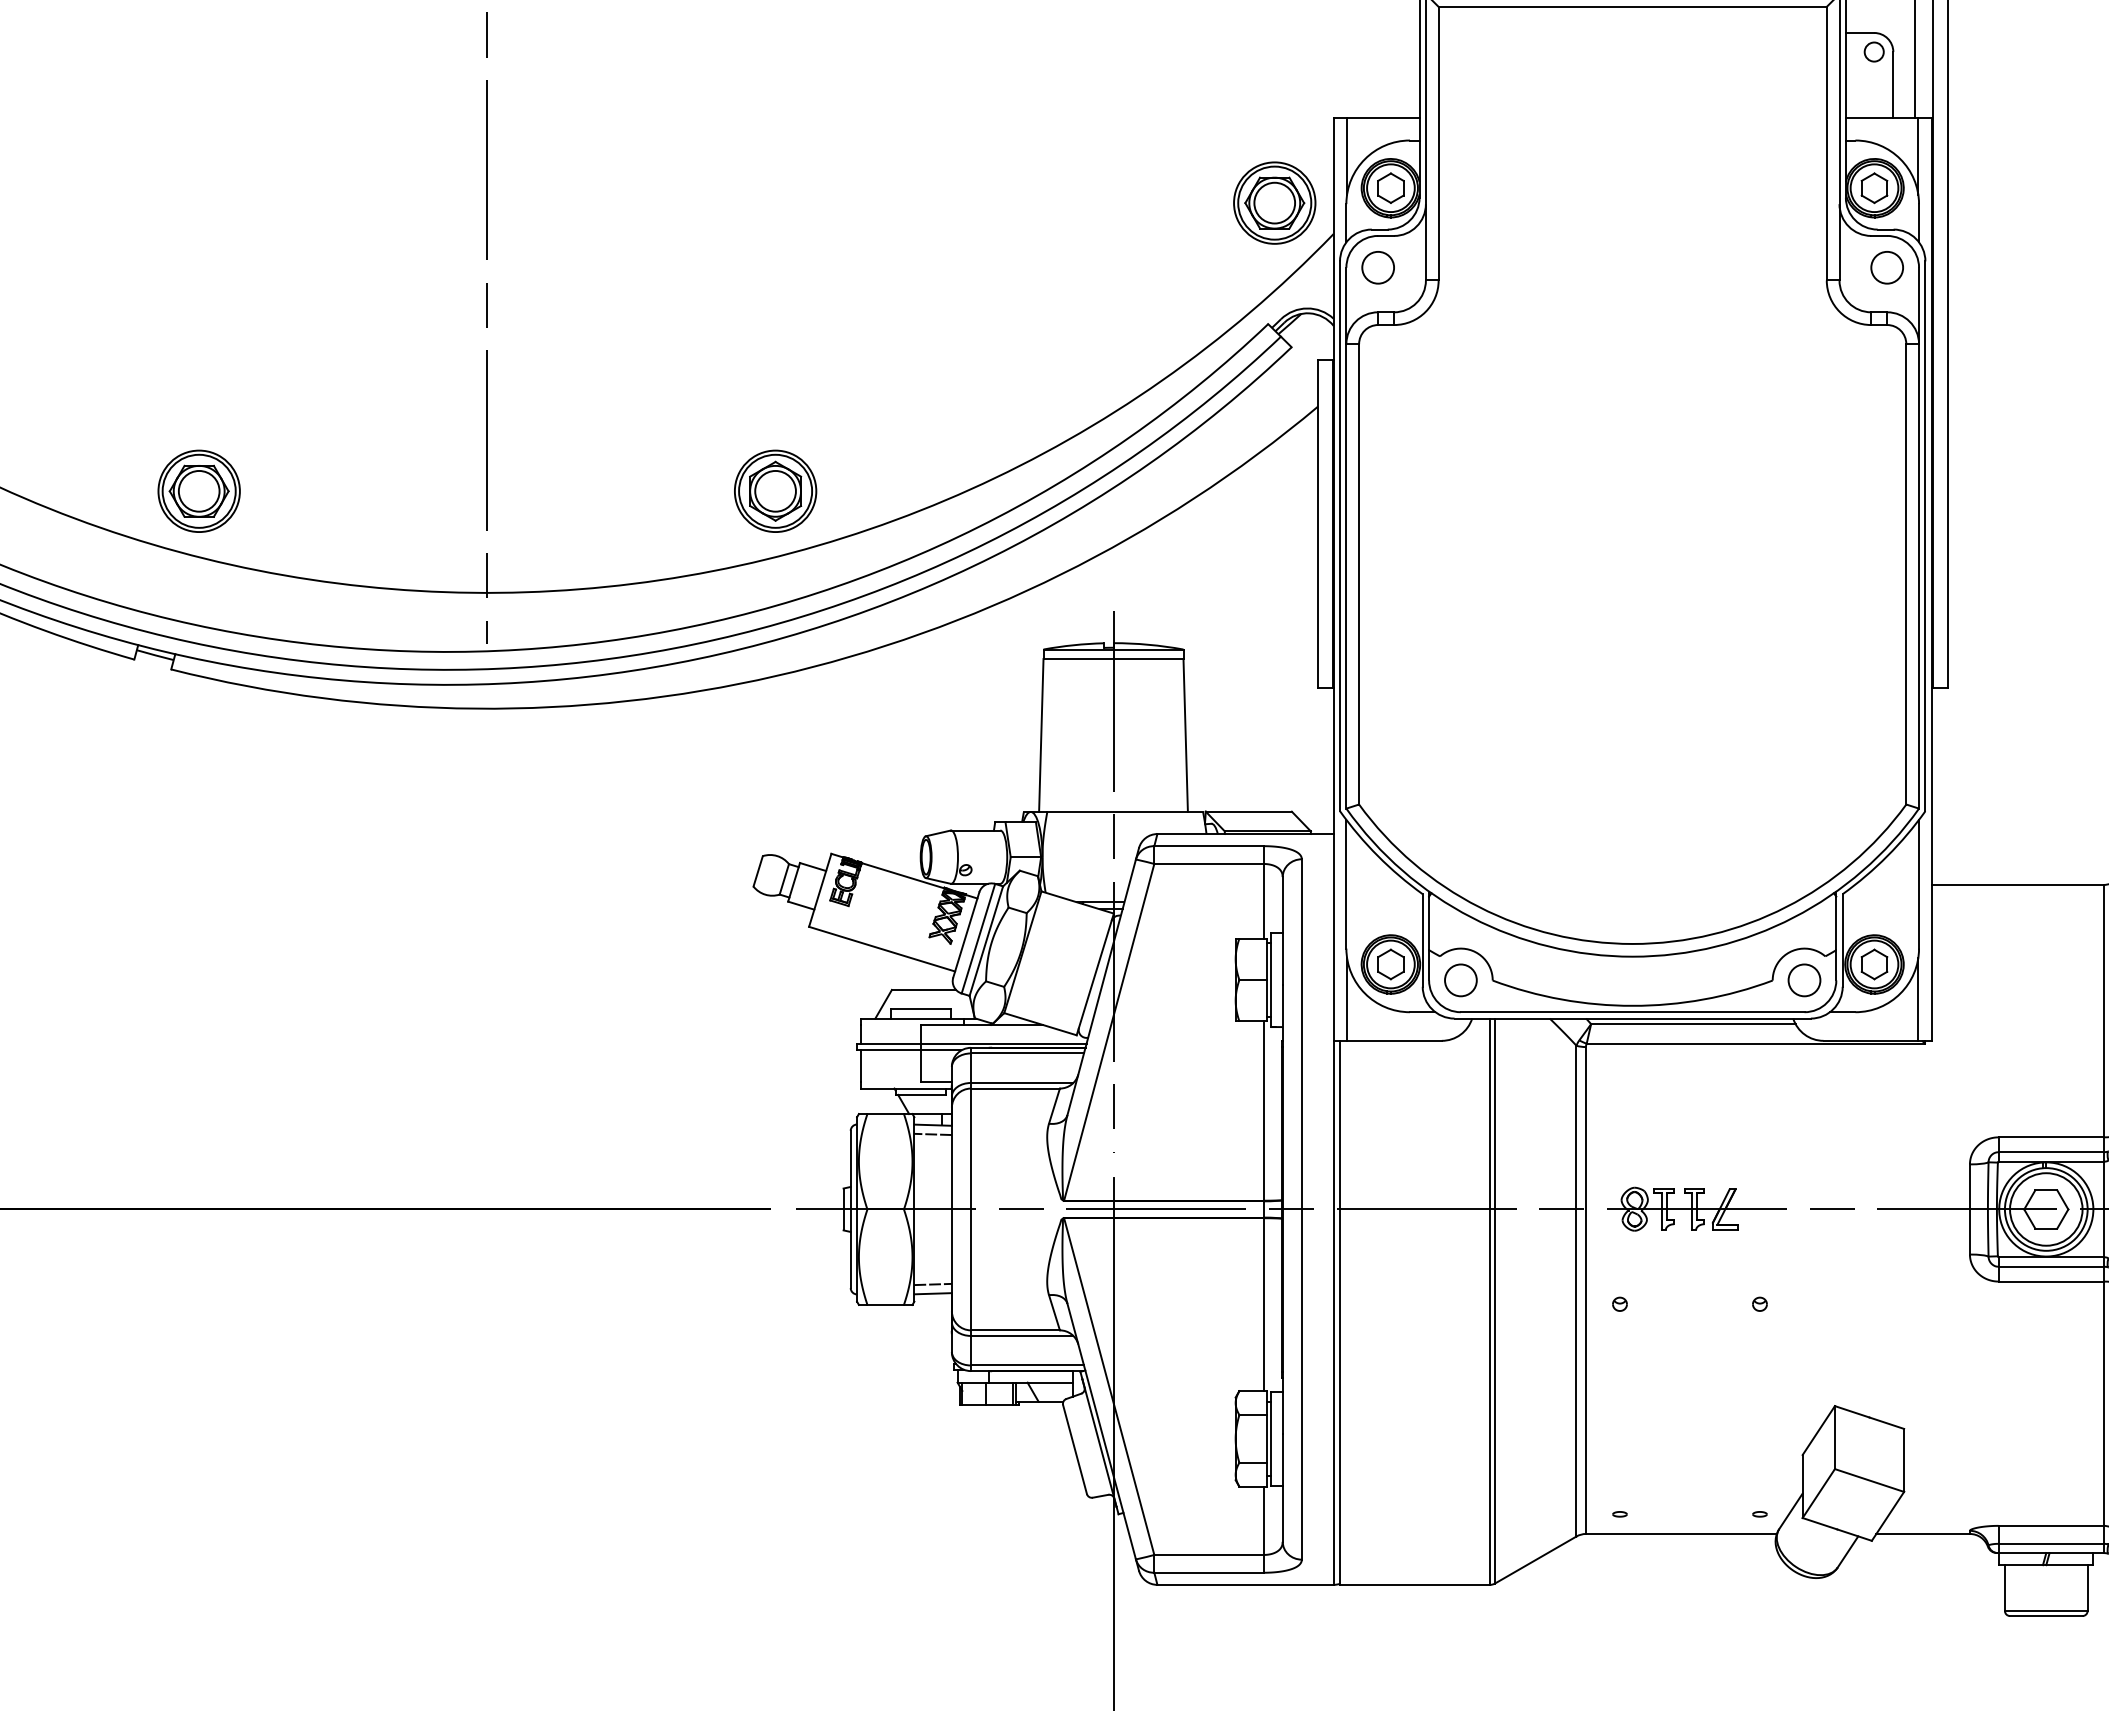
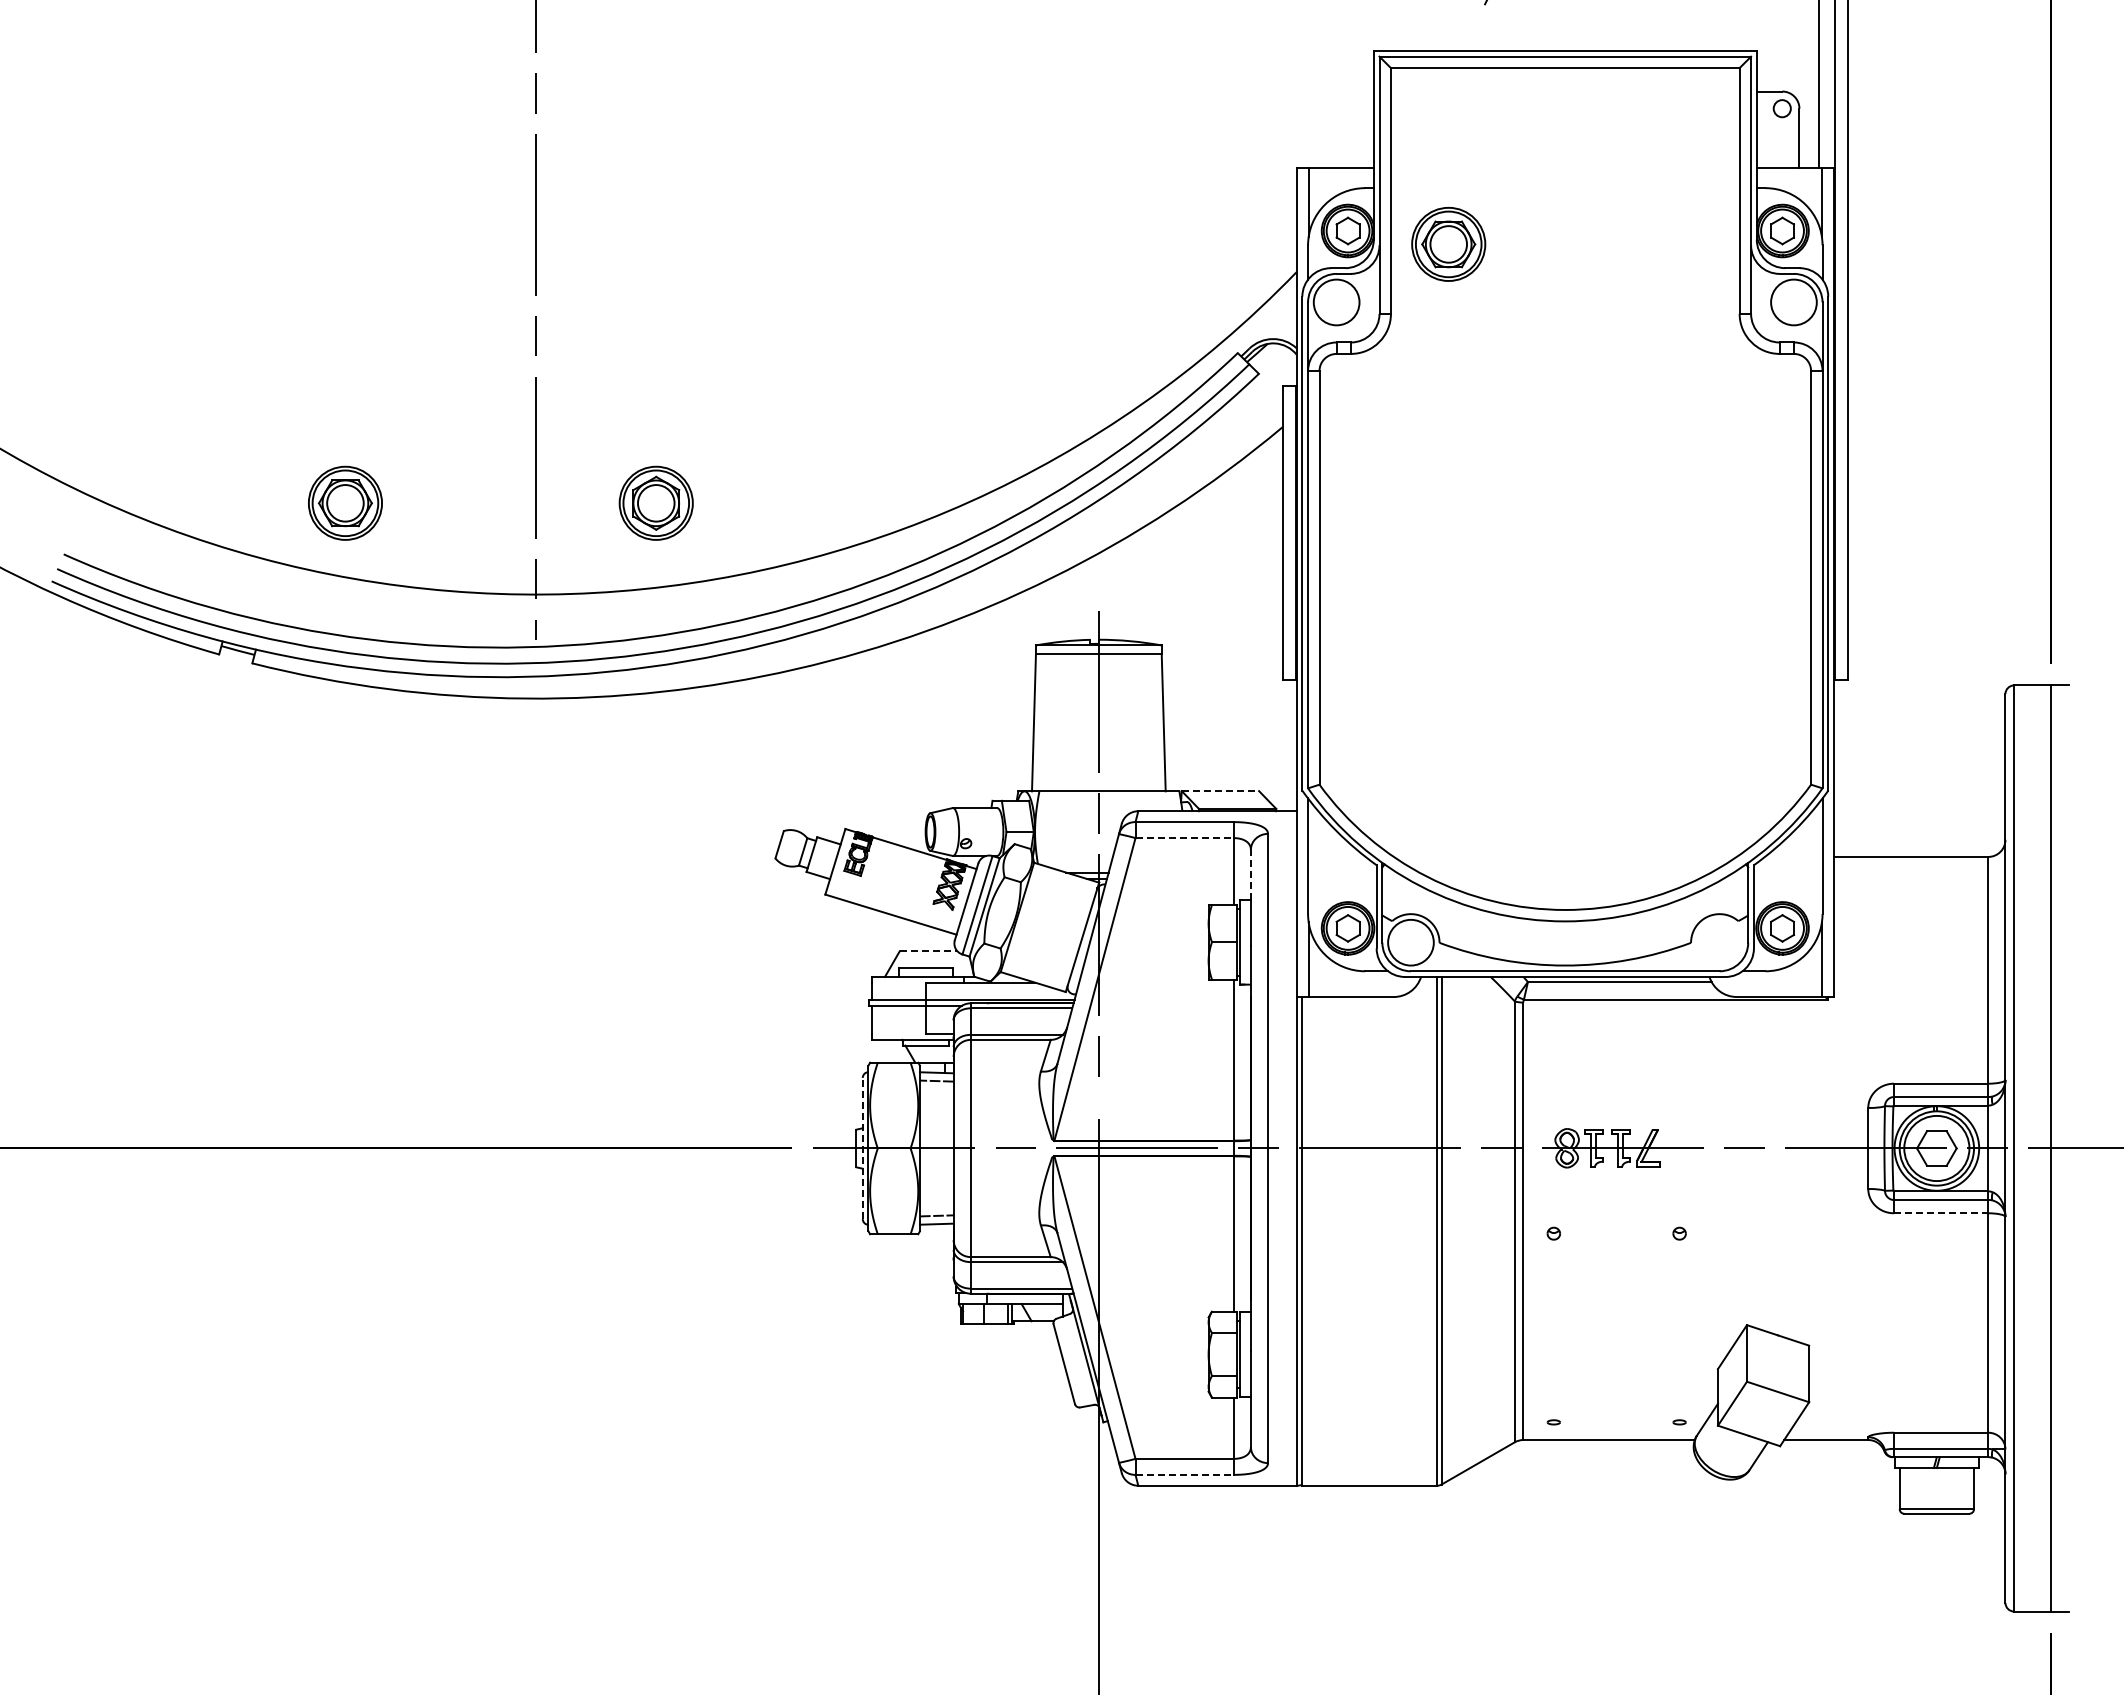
part: (1274, 202) -> (1448, 243), moved
circle: (1378, 267) -> (1336, 302), size x1.6
circle: (1886, 267) -> (1793, 302), size x1.6
part: (199, 490) -> (345, 502), moved
part: (774, 490) -> (655, 502), moved
line: (1248, 812) -> (1220, 791), solid -> dashed
line: (1209, 864) -> (1185, 838), solid -> dashed
line: (1282, 904) -> (1250, 874), solid -> dashed
circle: (1460, 980) -> (1410, 942), size x1.6
circle: (1804, 980) -> (1719, 942), removed
line: (923, 990) -> (928, 951), solid -> dashed
line: (850, 1209) -> (862, 1148), solid -> dashed
line: (2051, 1281) -> (1941, 1213), solid -> dashed
line: (1209, 1572) -> (1185, 1474), solid -> dashed

